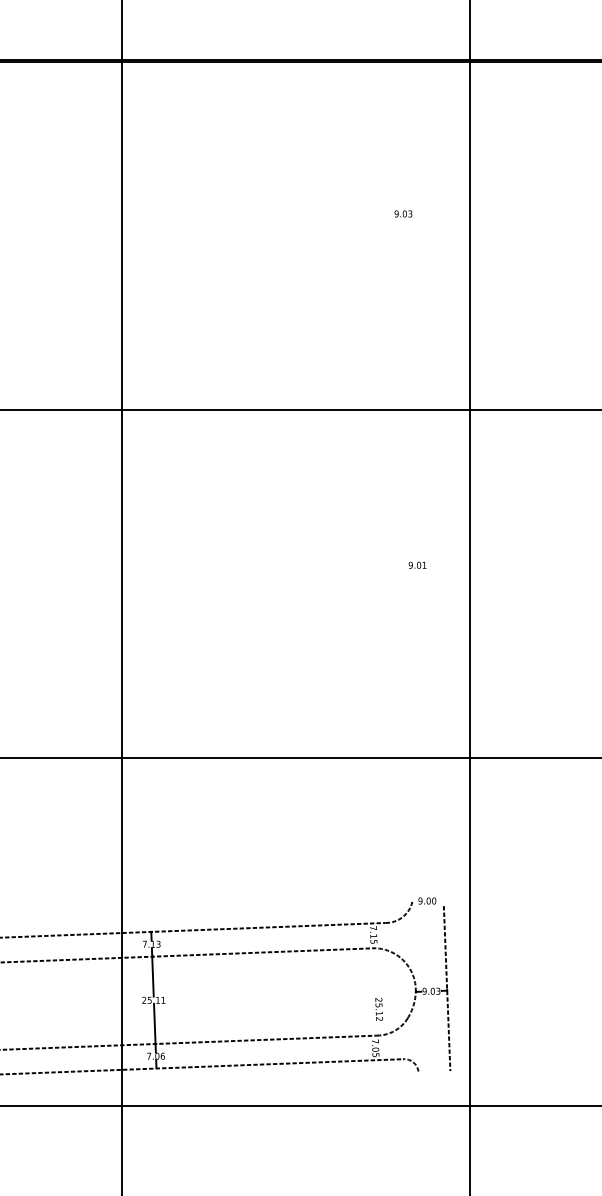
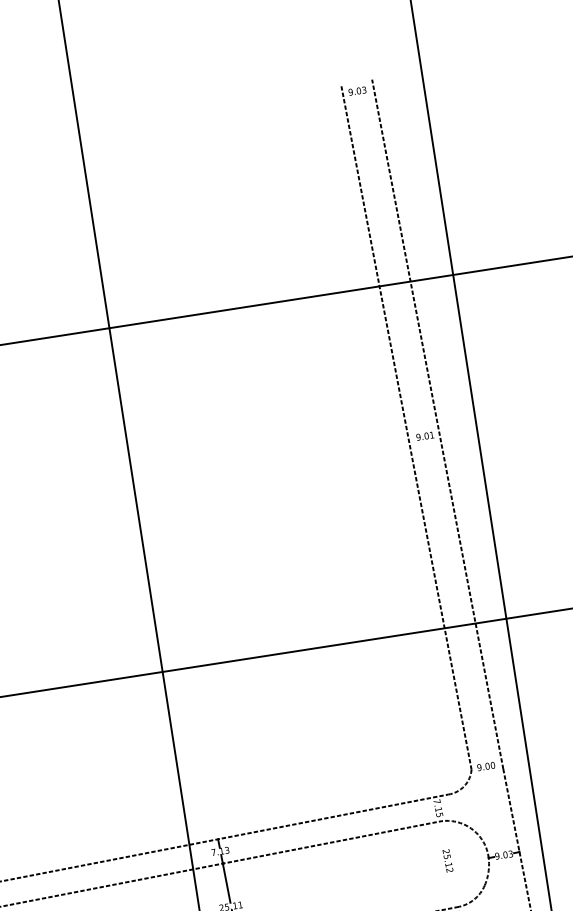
line: (400, 553) -> (406, 427), added
line: (431, 555) -> (437, 424), added
text: (379, 1008) -> (448, 859), moved

